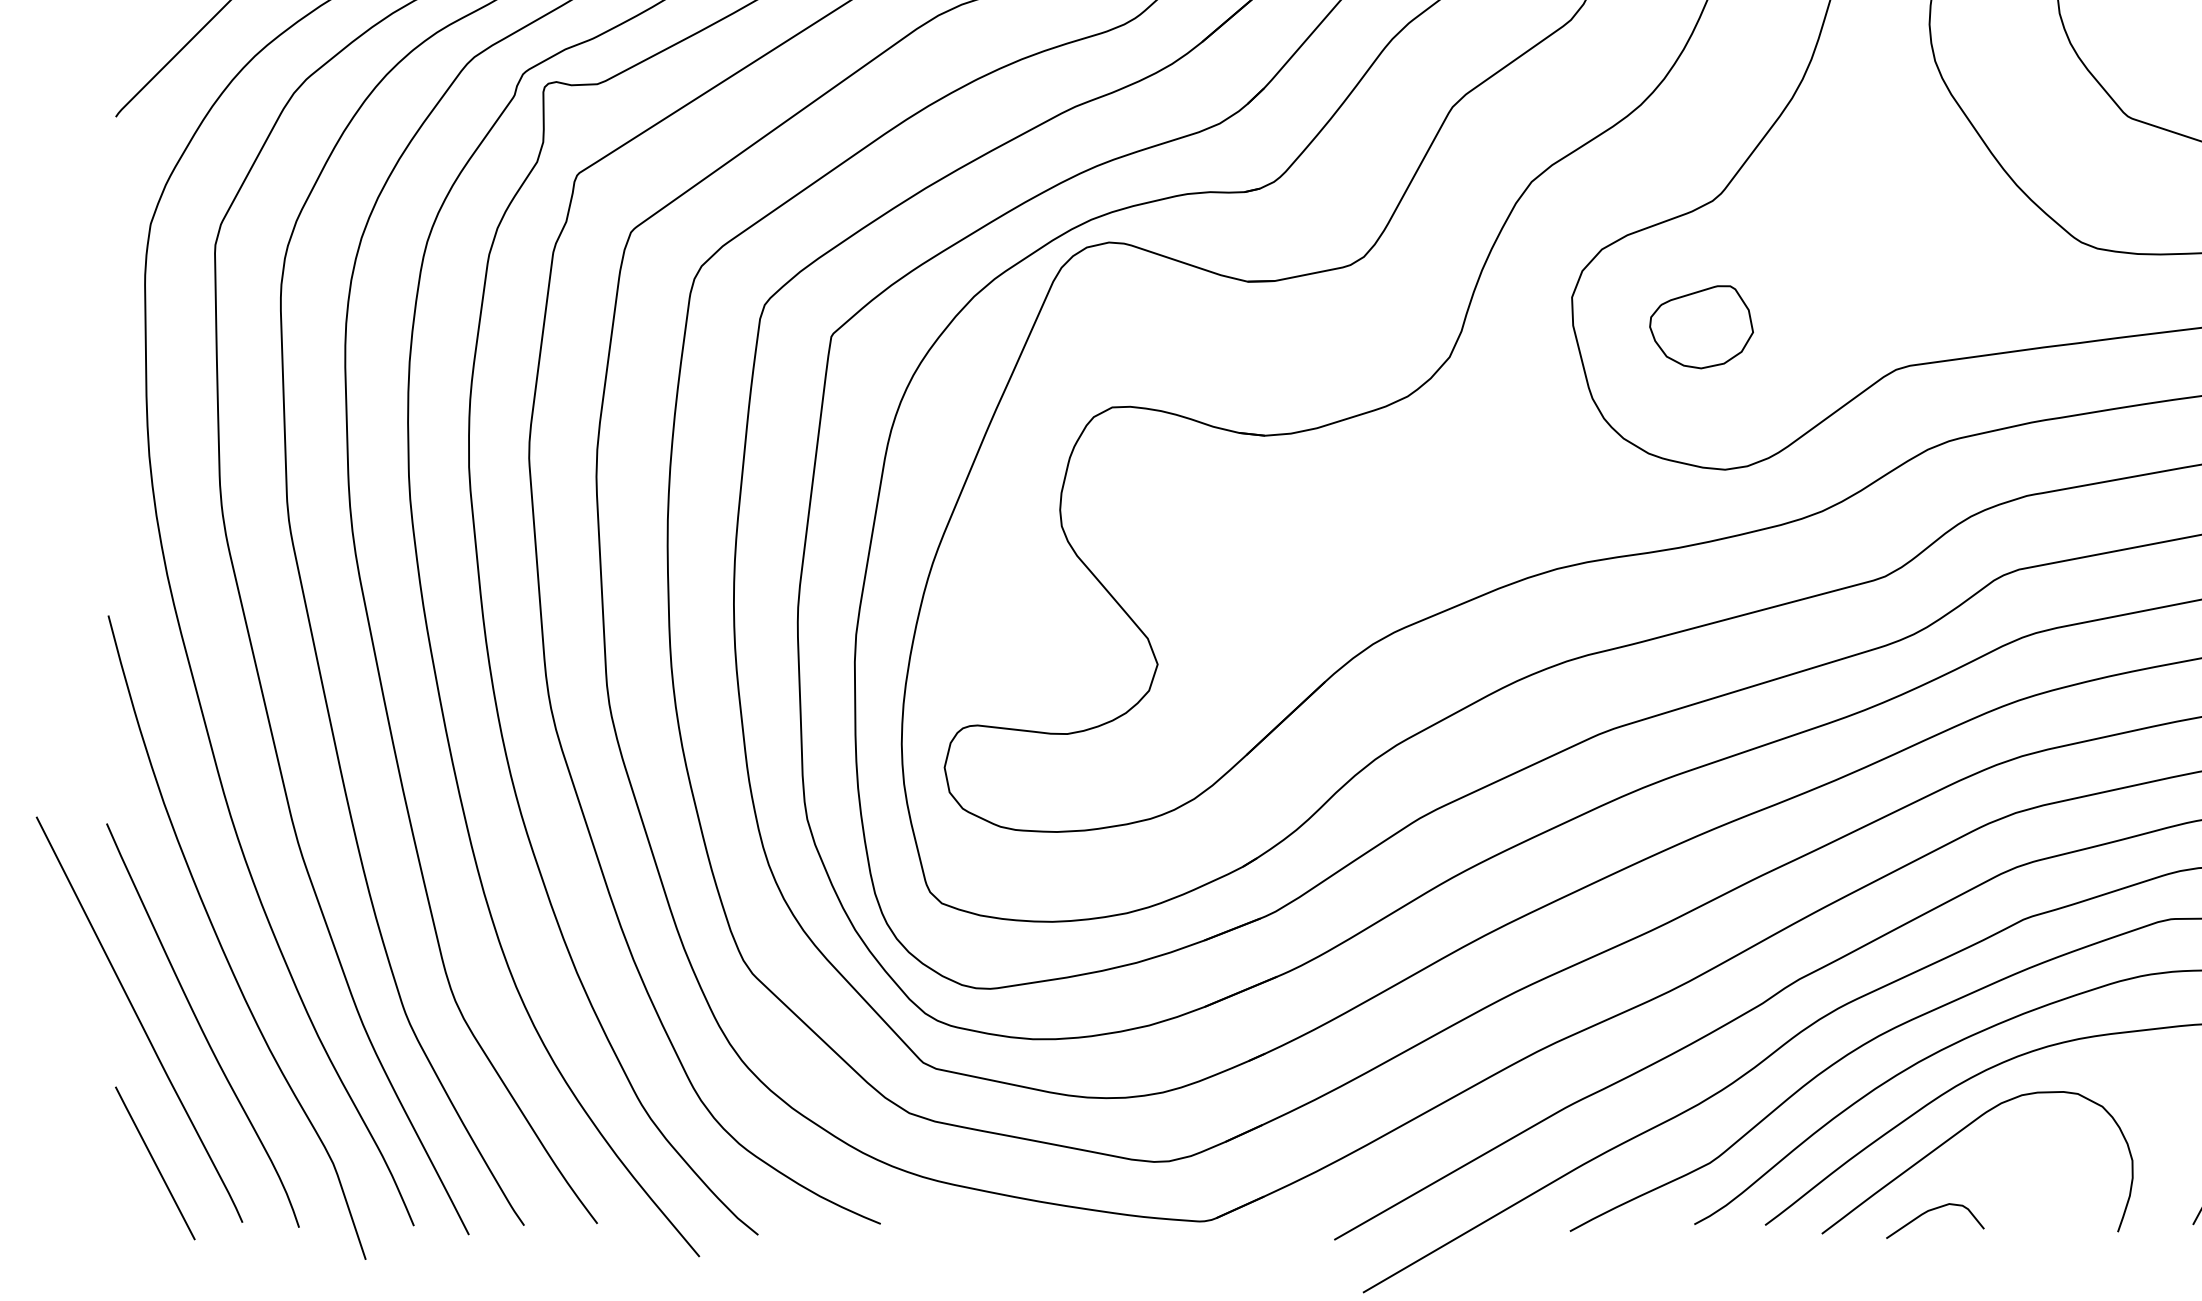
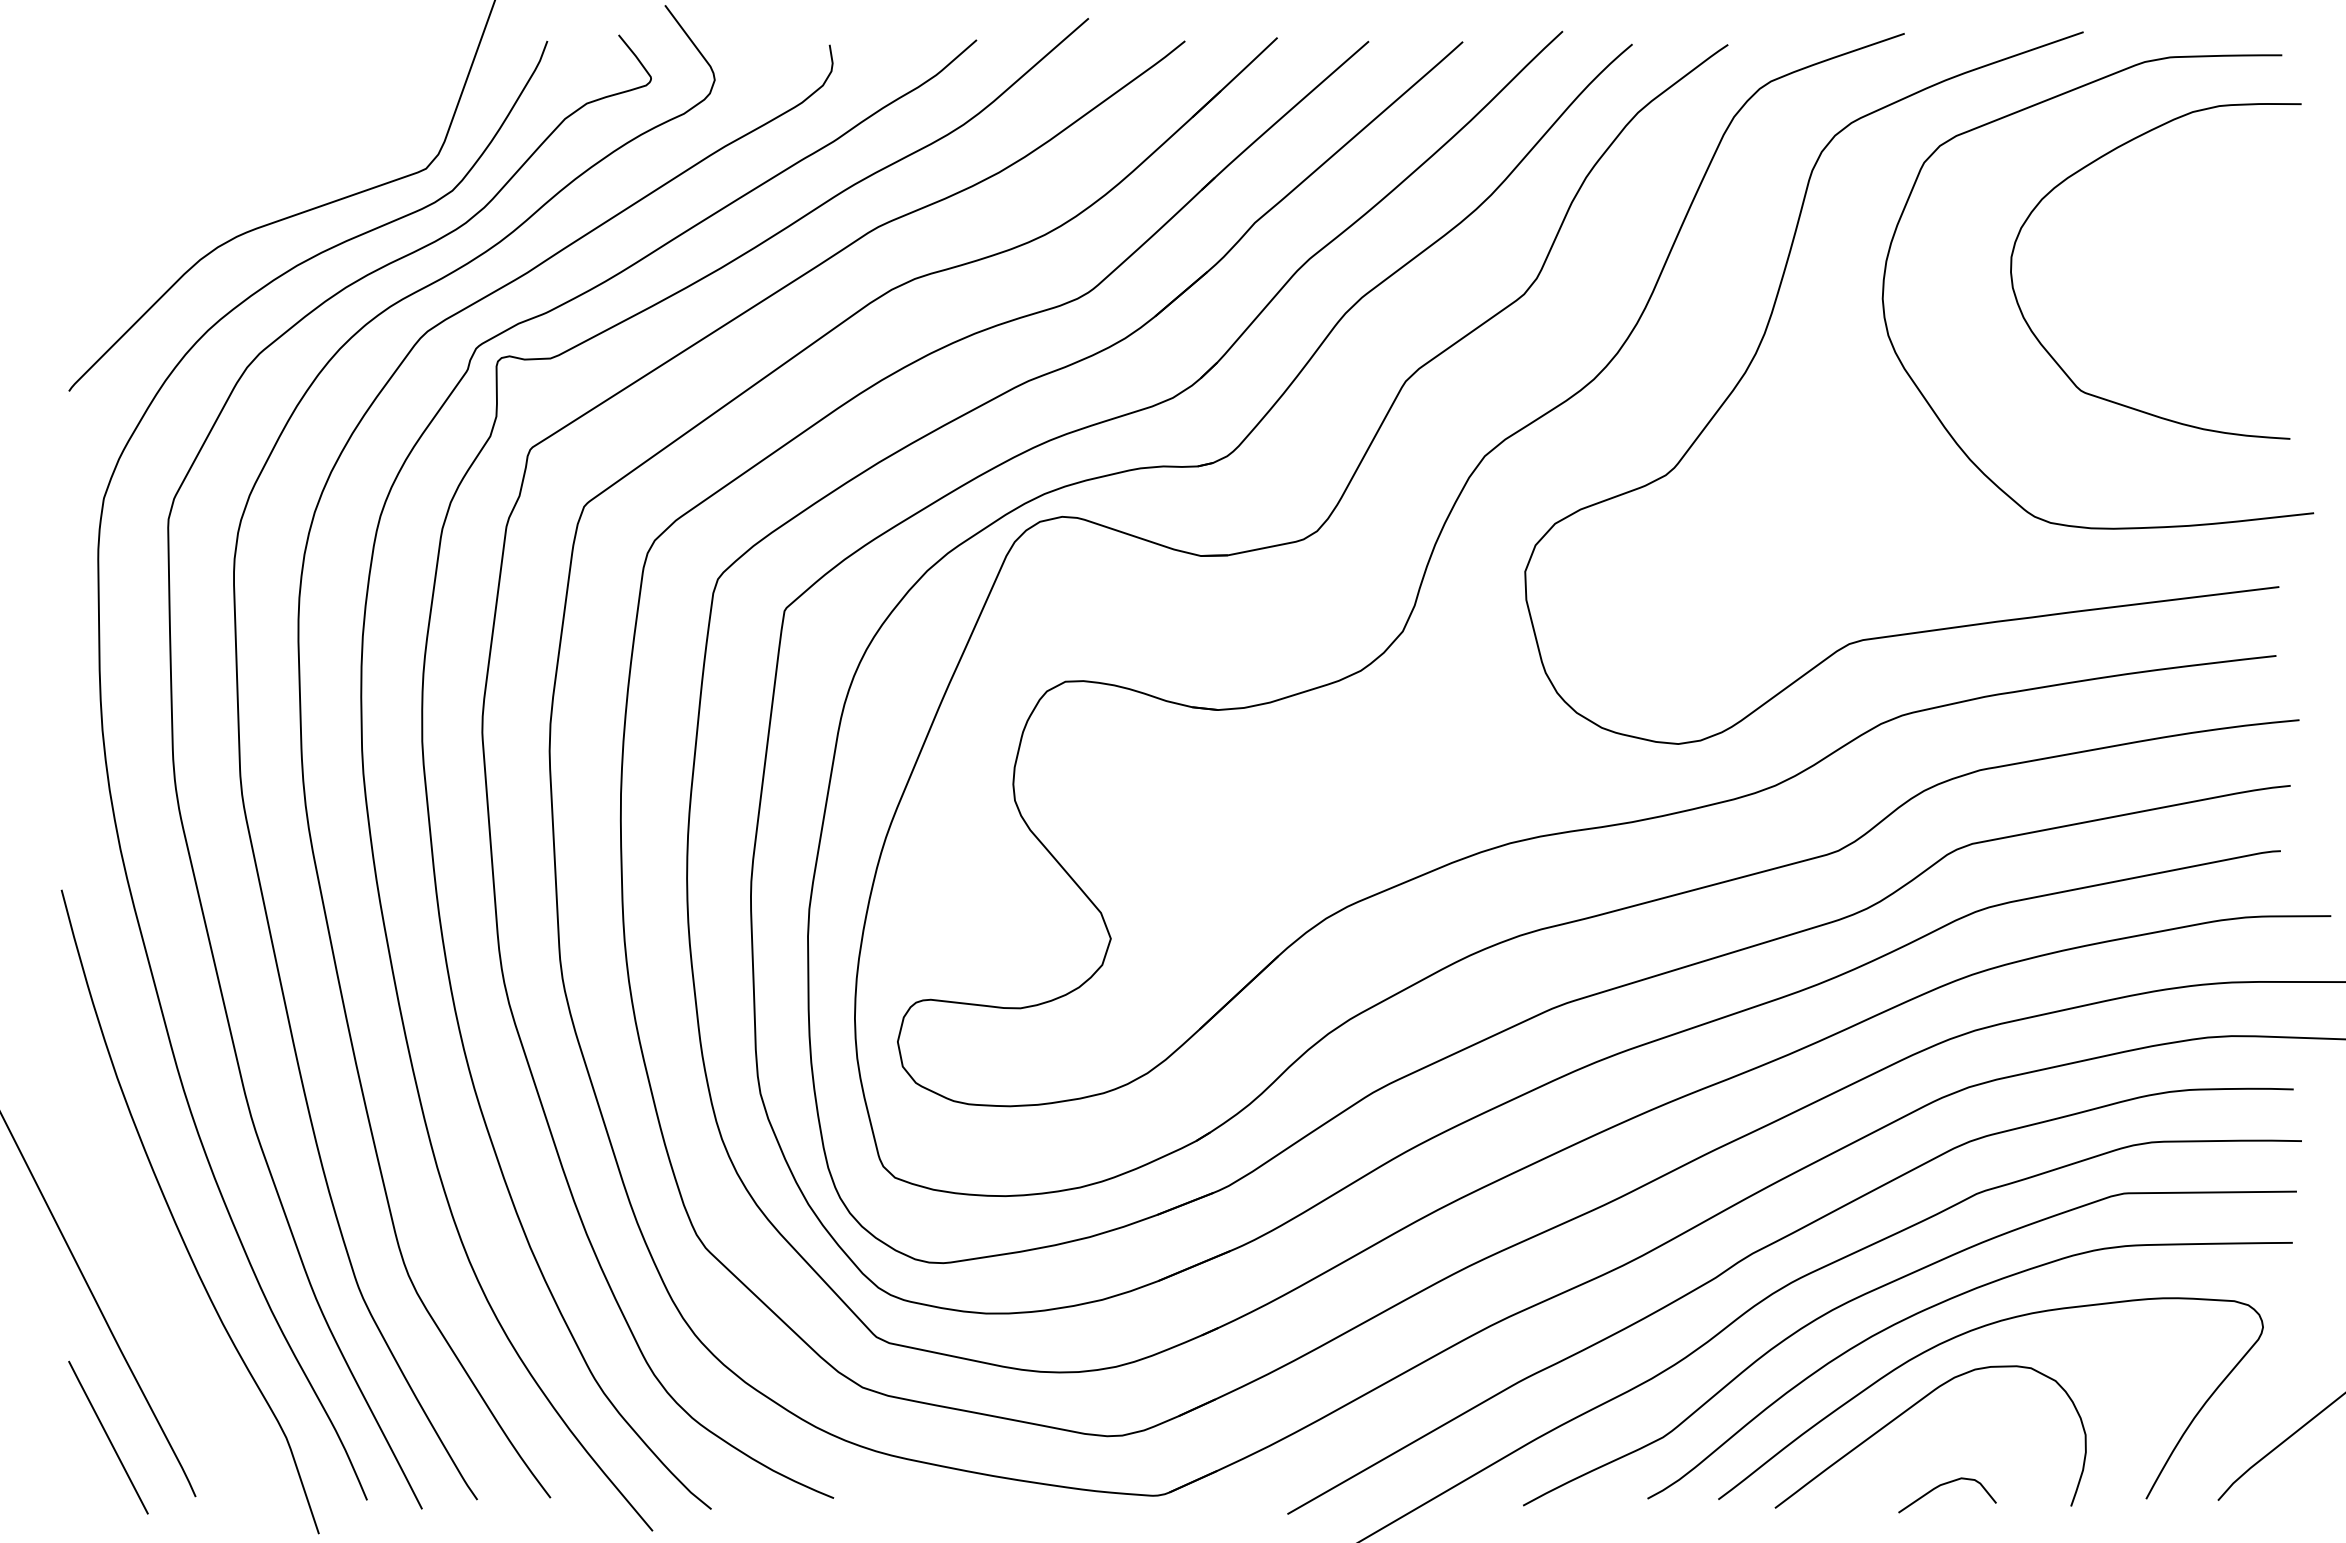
part: (1701, 327) -> (1654, 601), removed
curve: (201, 1026) -> (154, 1300), removed
curve: (1931, 1211) -> (1943, 1485), moved

